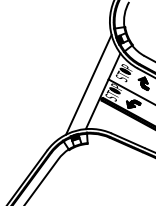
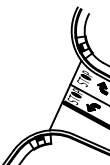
line: (88, 84) -> (51, 89), removed

